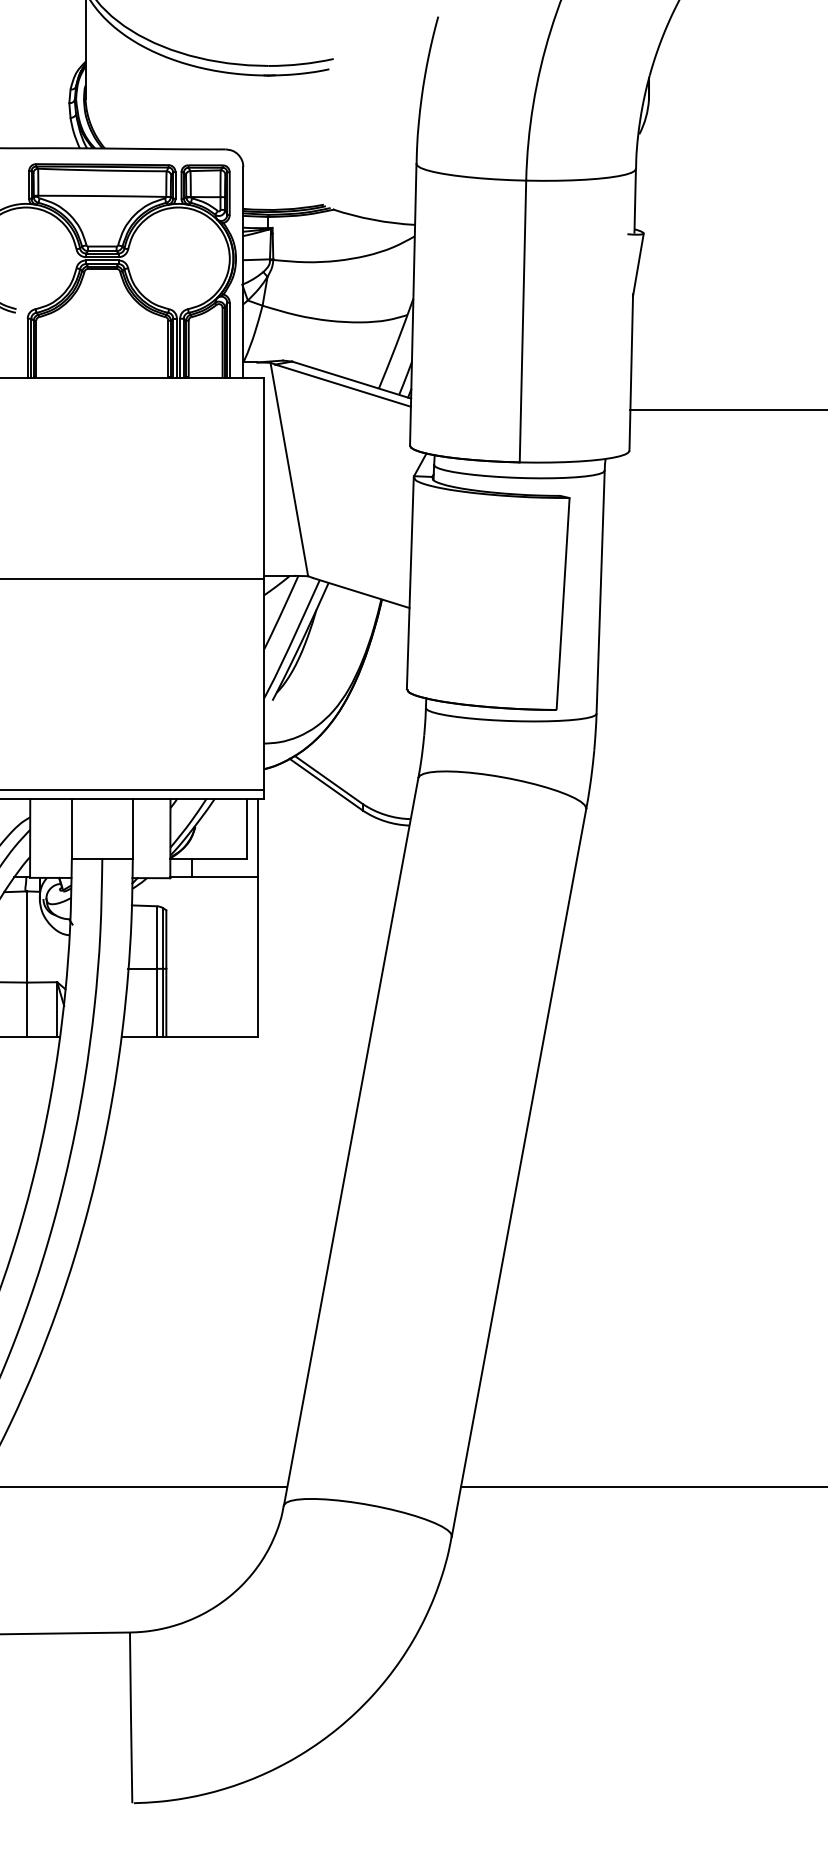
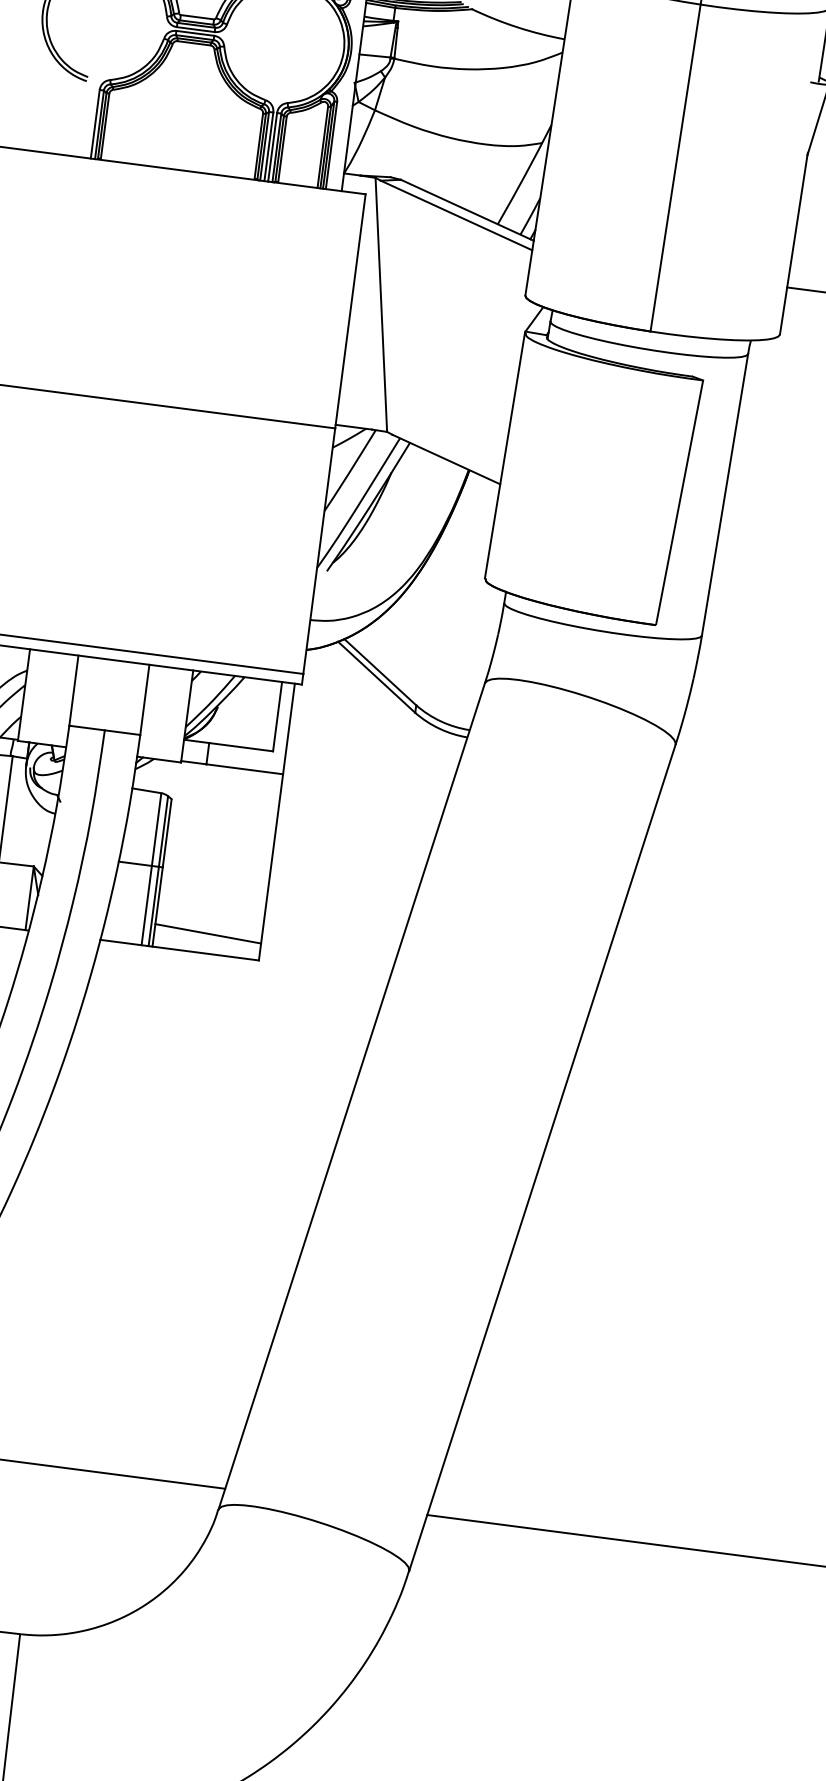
line: (211, 1019) -> (207, 933), added

